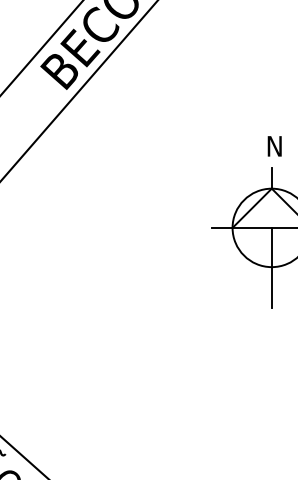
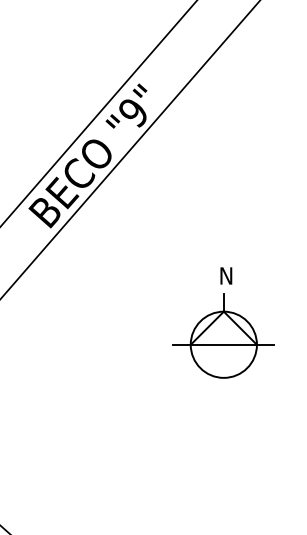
line: (271, 267) -> (223, 378), removed

